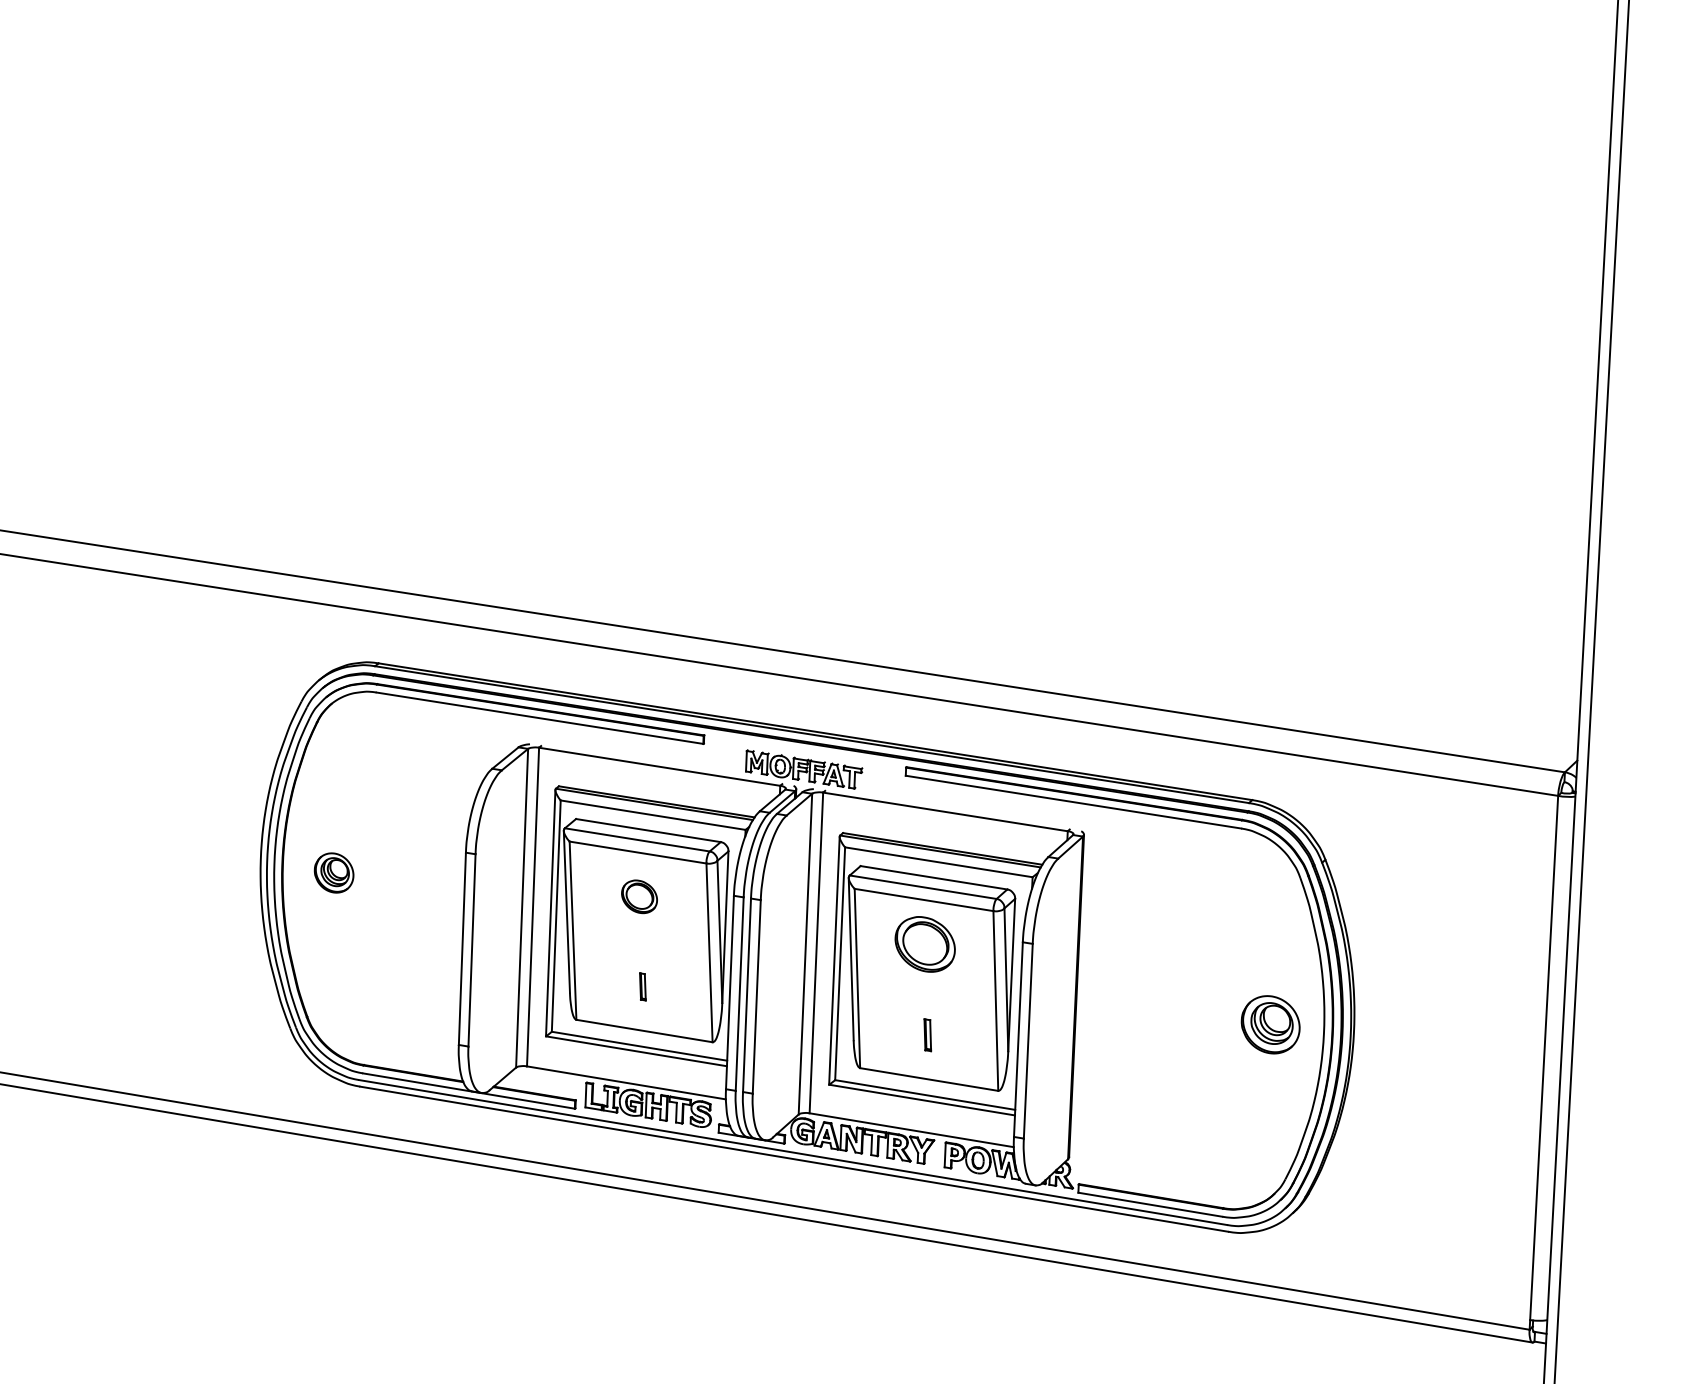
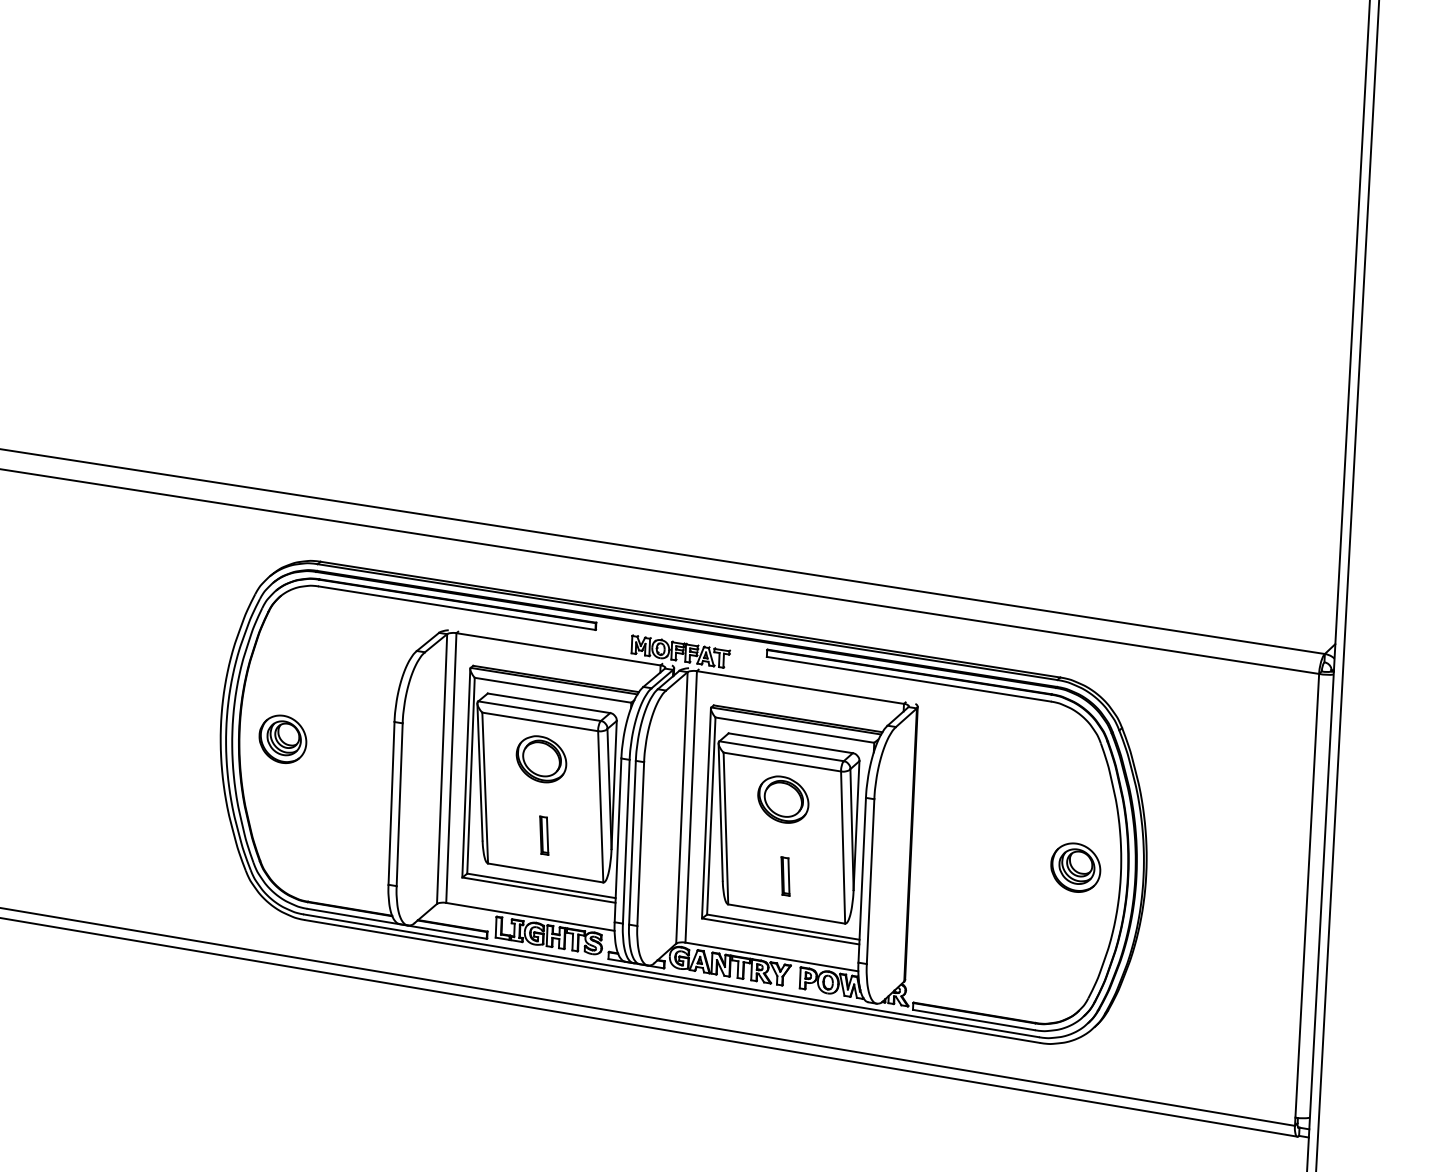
part: (333, 872) -> (282, 738), size x1.43
part: (639, 896) -> (541, 759), size x1.67
part: (643, 986) -> (544, 835), size x1.67
part: (927, 1035) -> (785, 876), size x1.43

